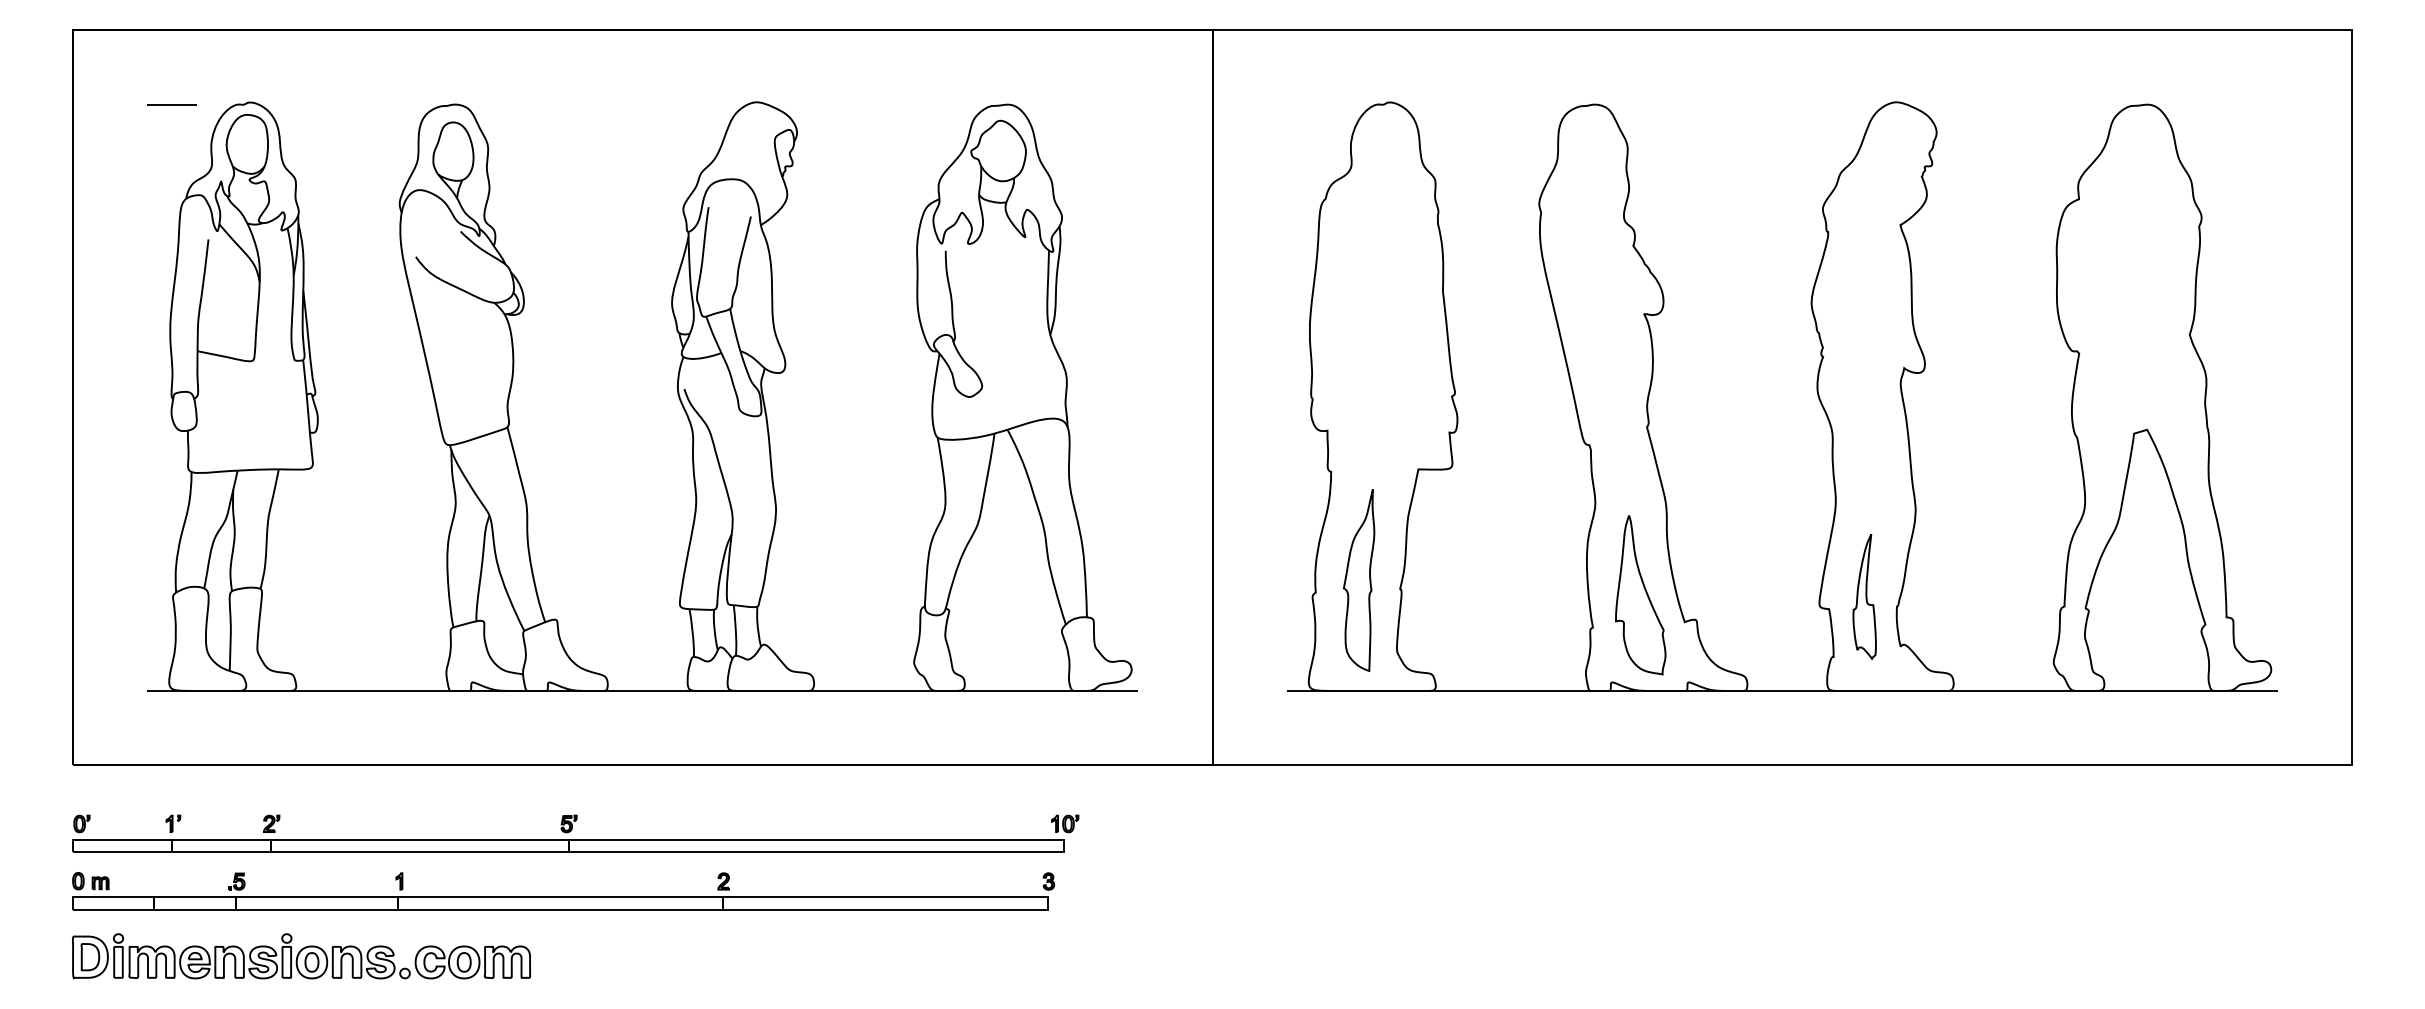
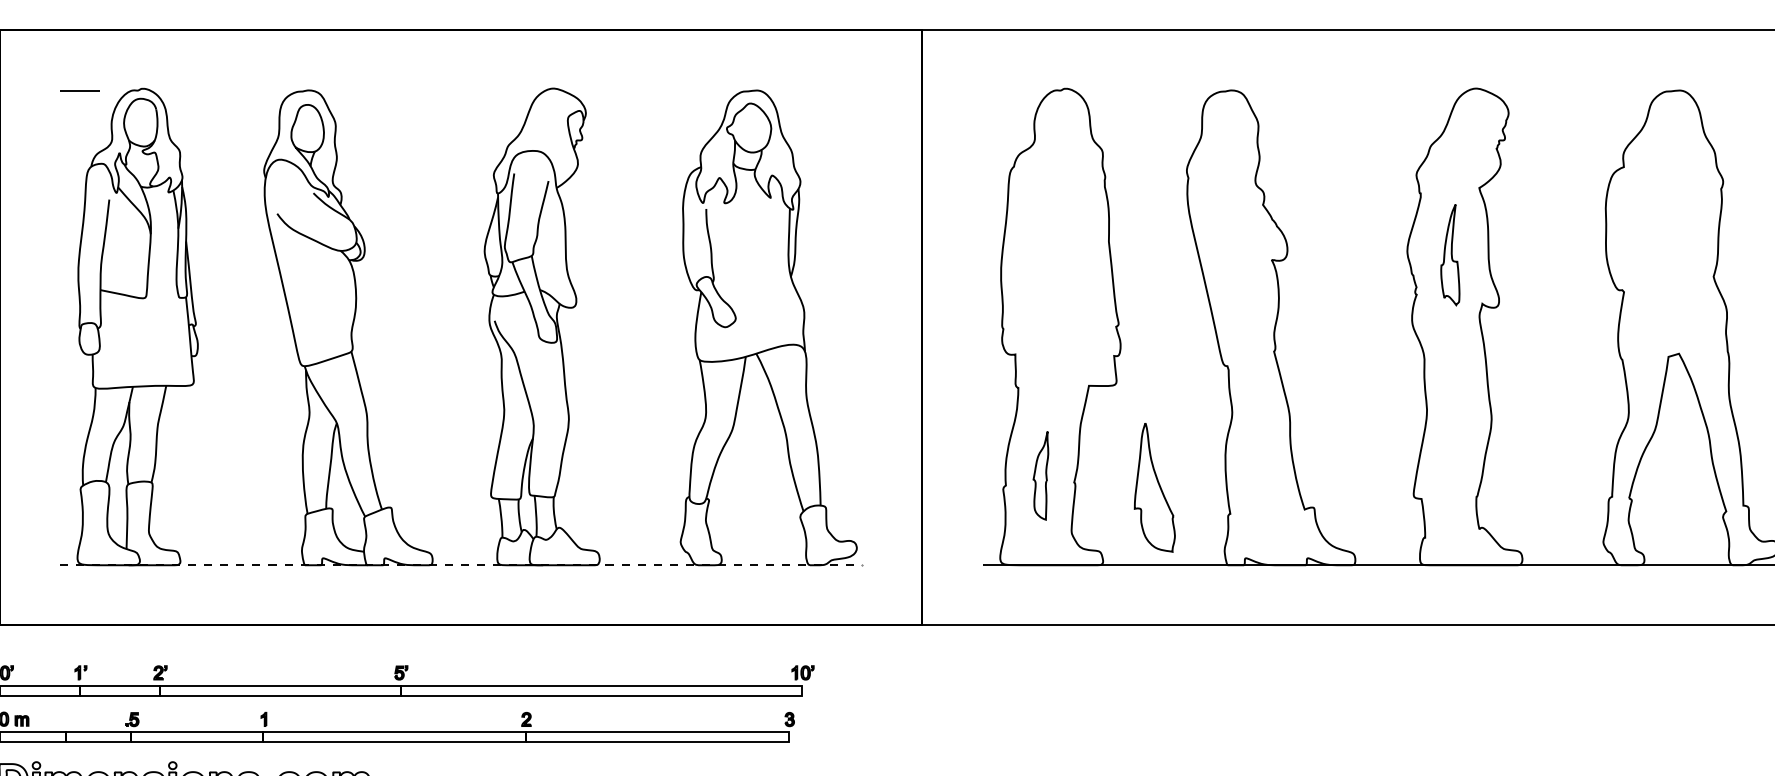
part: (1358, 580) -> (1040, 475), size x0.6
part: (1640, 595) -> (1154, 487), moved
part: (1864, 597) -> (1450, 255), moved
line: (643, 691) -> (461, 565), solid -> dashed

